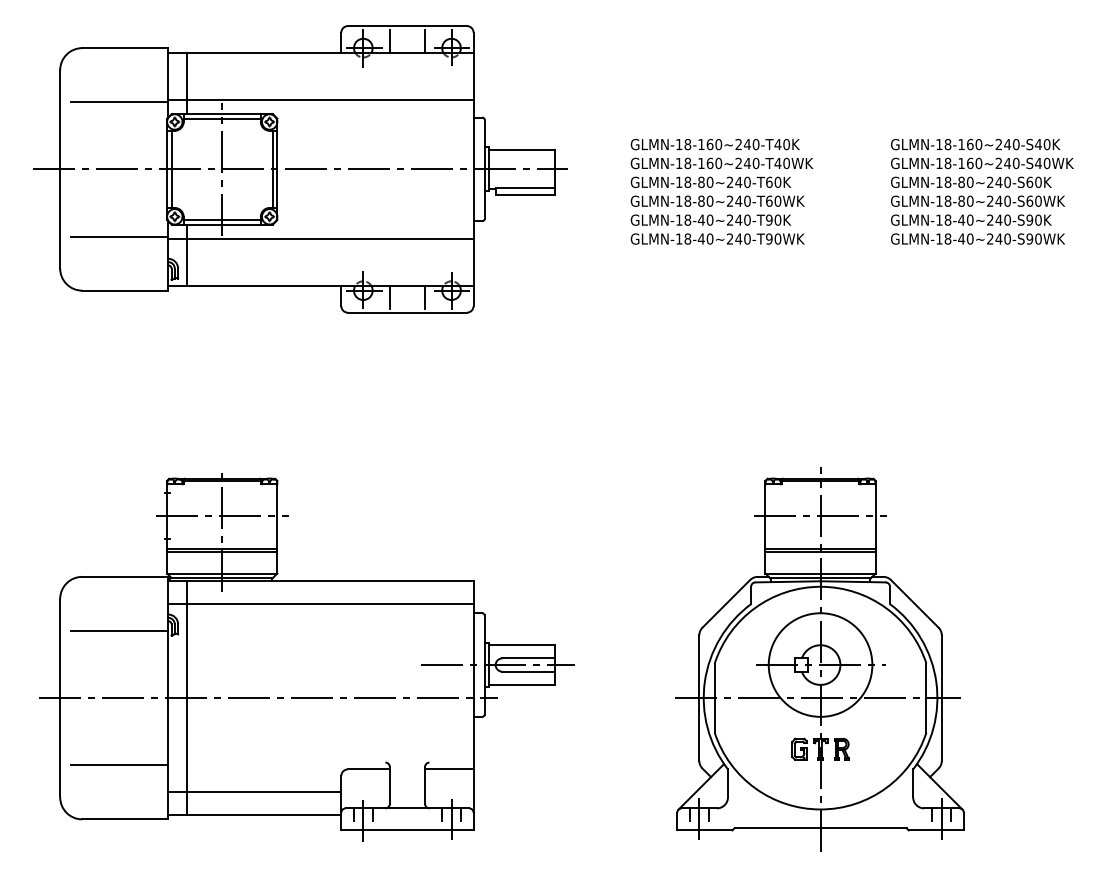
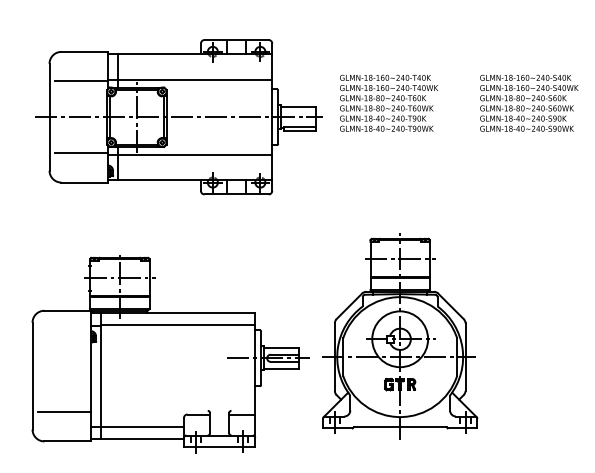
part: (299, 169) -> (178, 117), moved
line: (119, 630) -> (64, 339), removed
part: (821, 659) -> (400, 336), moved
line: (268, 698) -> (144, 376), removed

